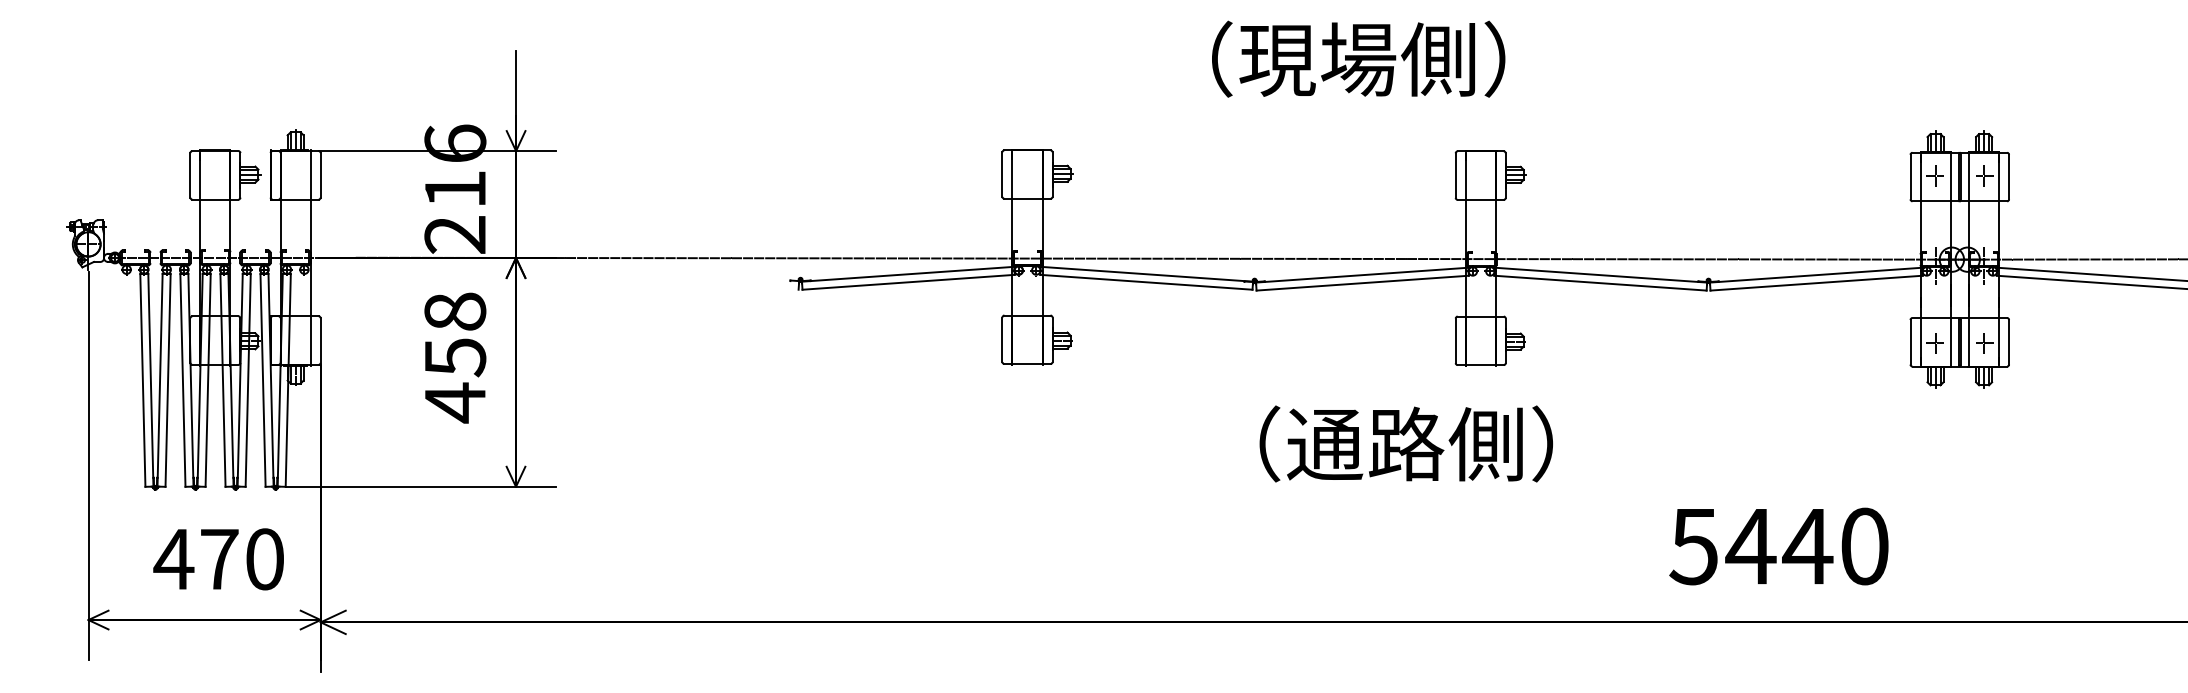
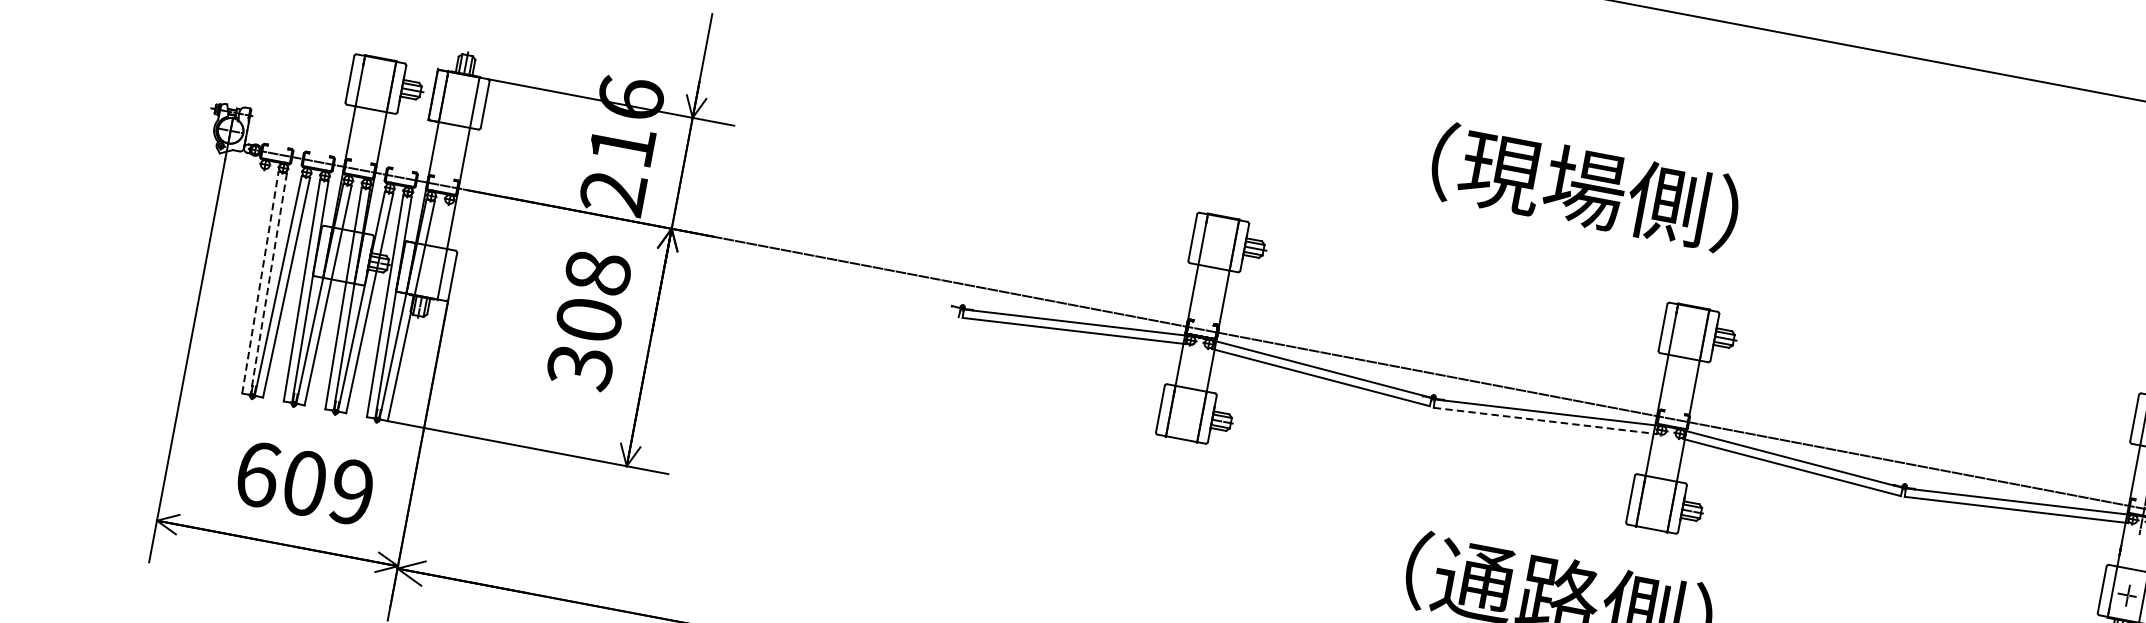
line: (1363, 283) -> (1546, 421), solid -> dashed
line: (142, 379) -> (260, 281), solid -> dashed
line: (150, 380) -> (268, 284), solid -> dashed
text: (455, 380) -> (584, 344), 458 -> 308
text: (218, 559) -> (303, 483), 470 -> 609

